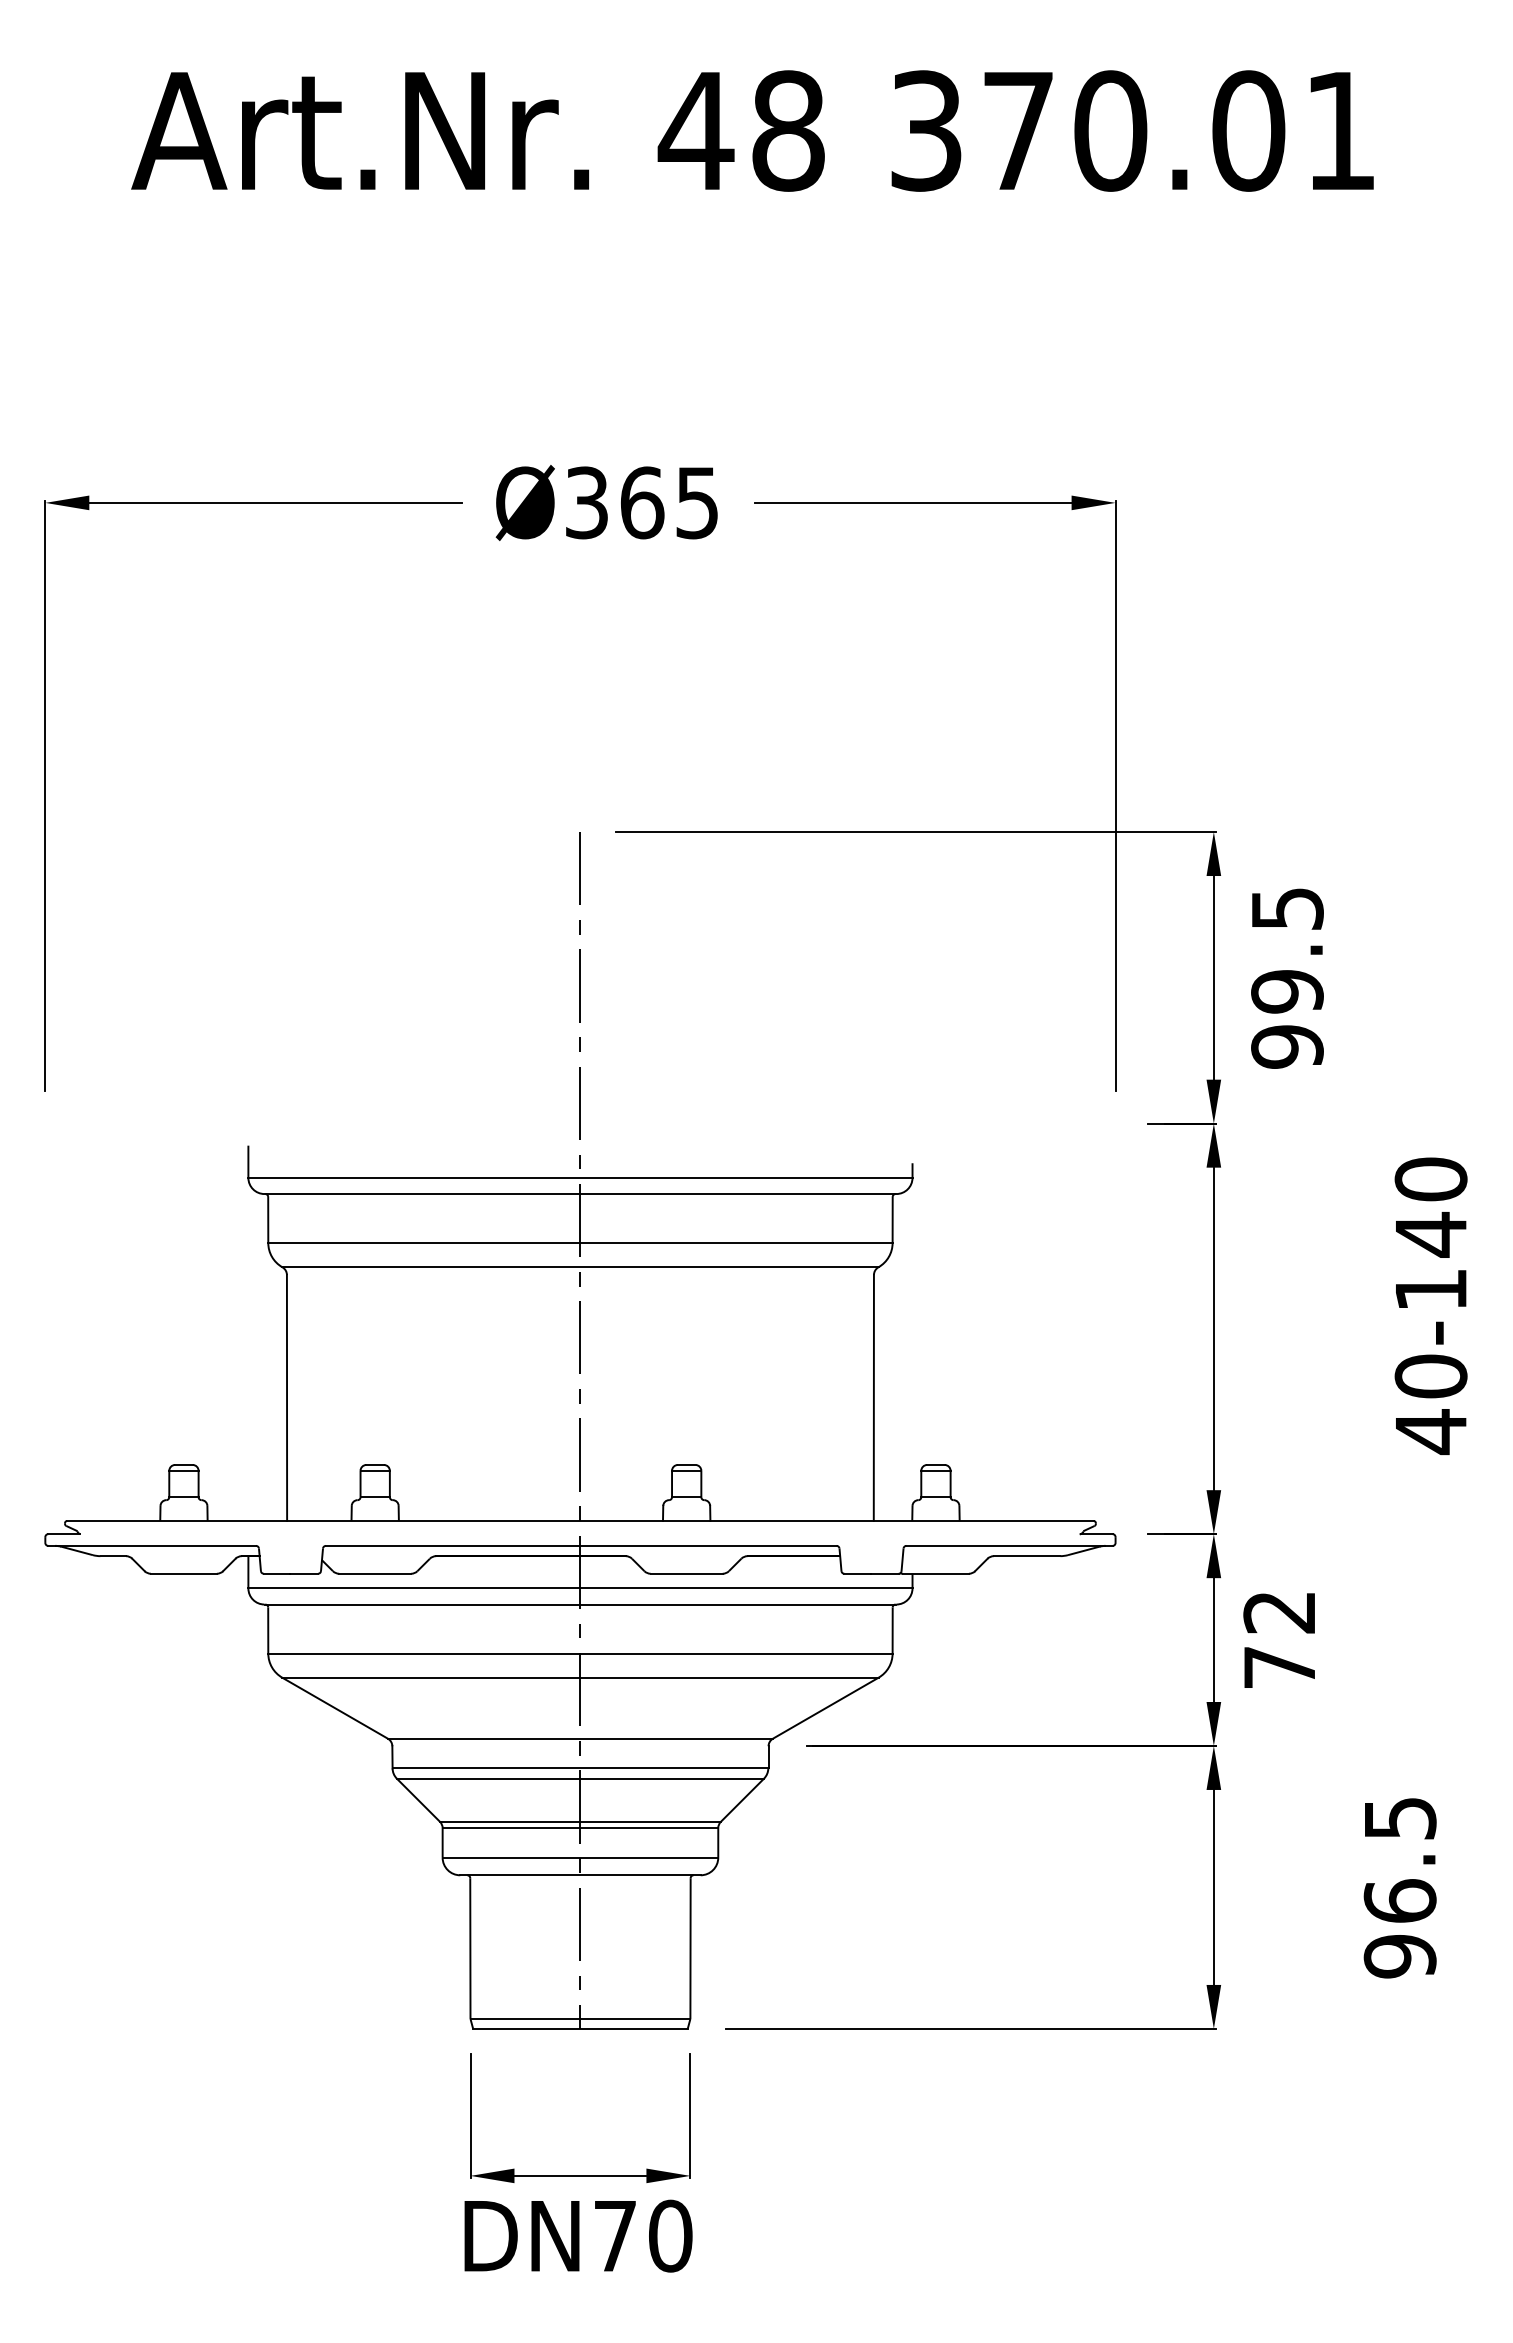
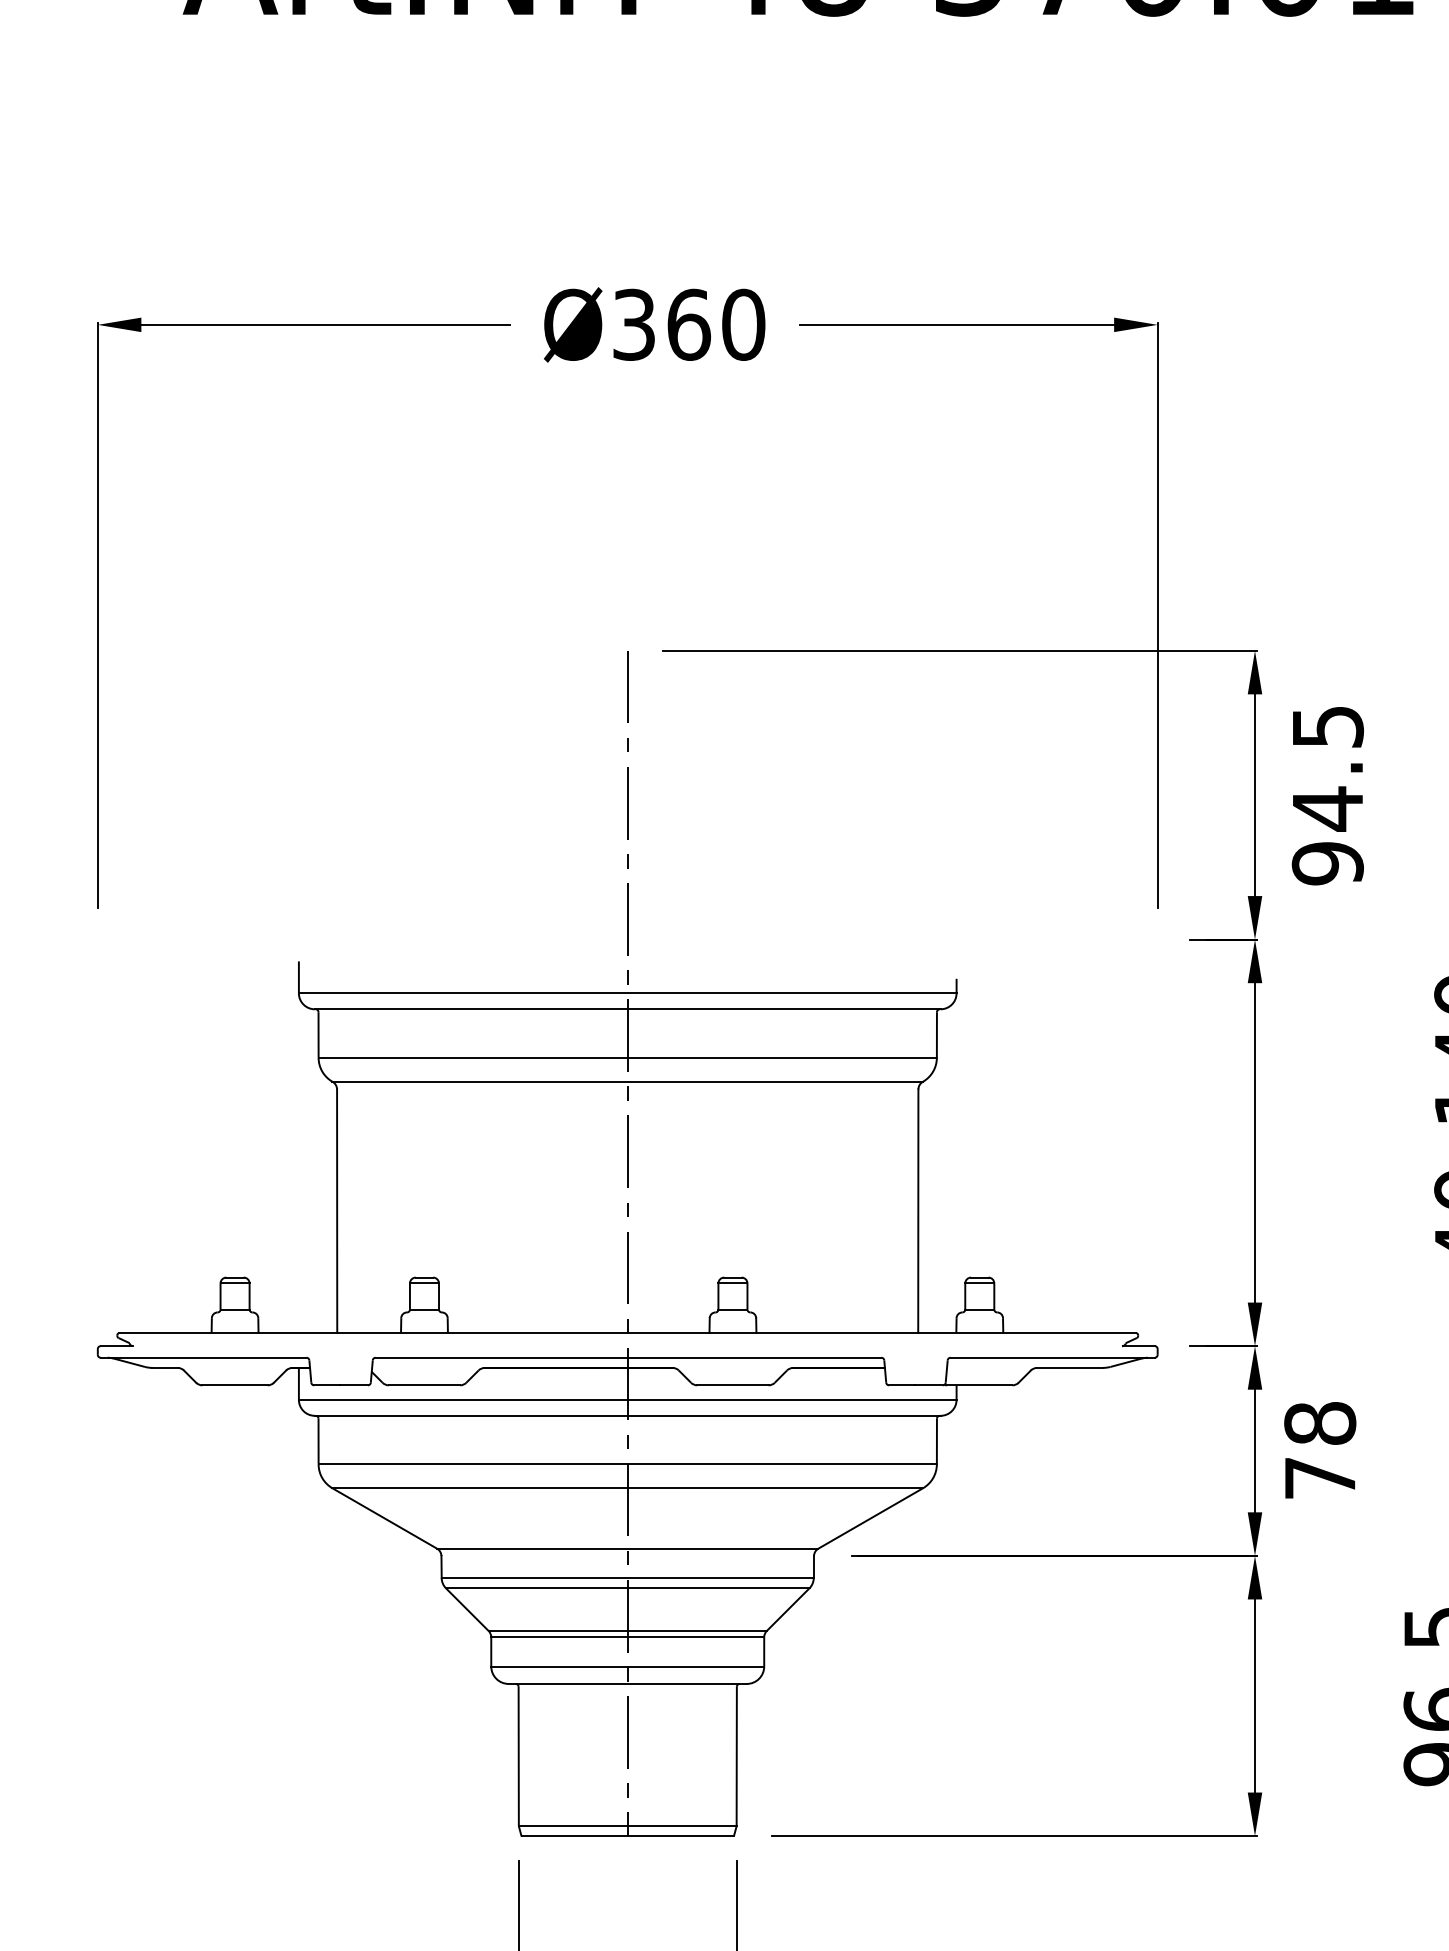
text: (697, 502) -> (743, 324), Ø365 -> Ø360
text: (1287, 991) -> (1327, 808), 99.5 -> 94.5
text: (1279, 1611) -> (1320, 1422), 72 -> 78

